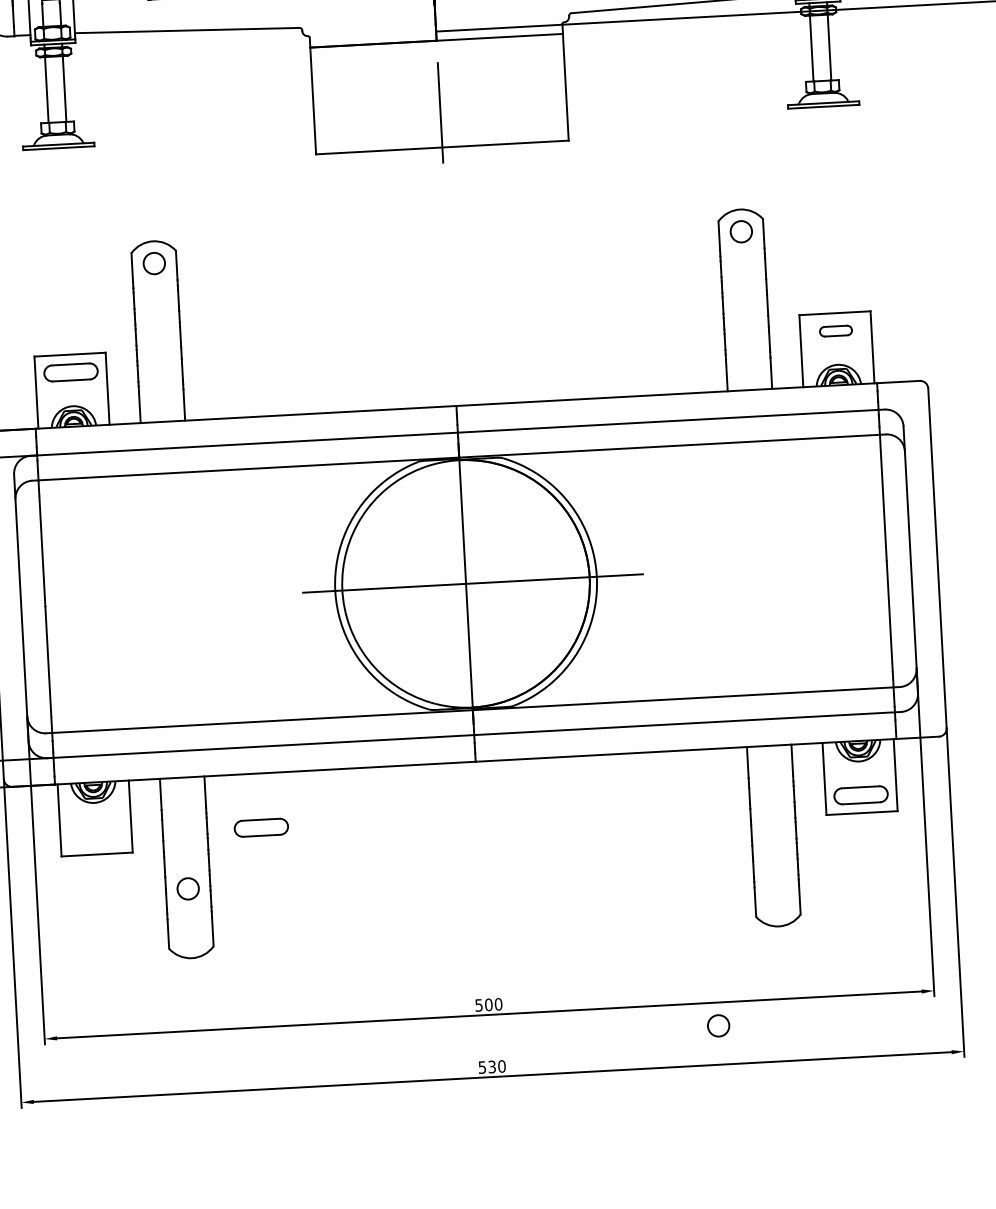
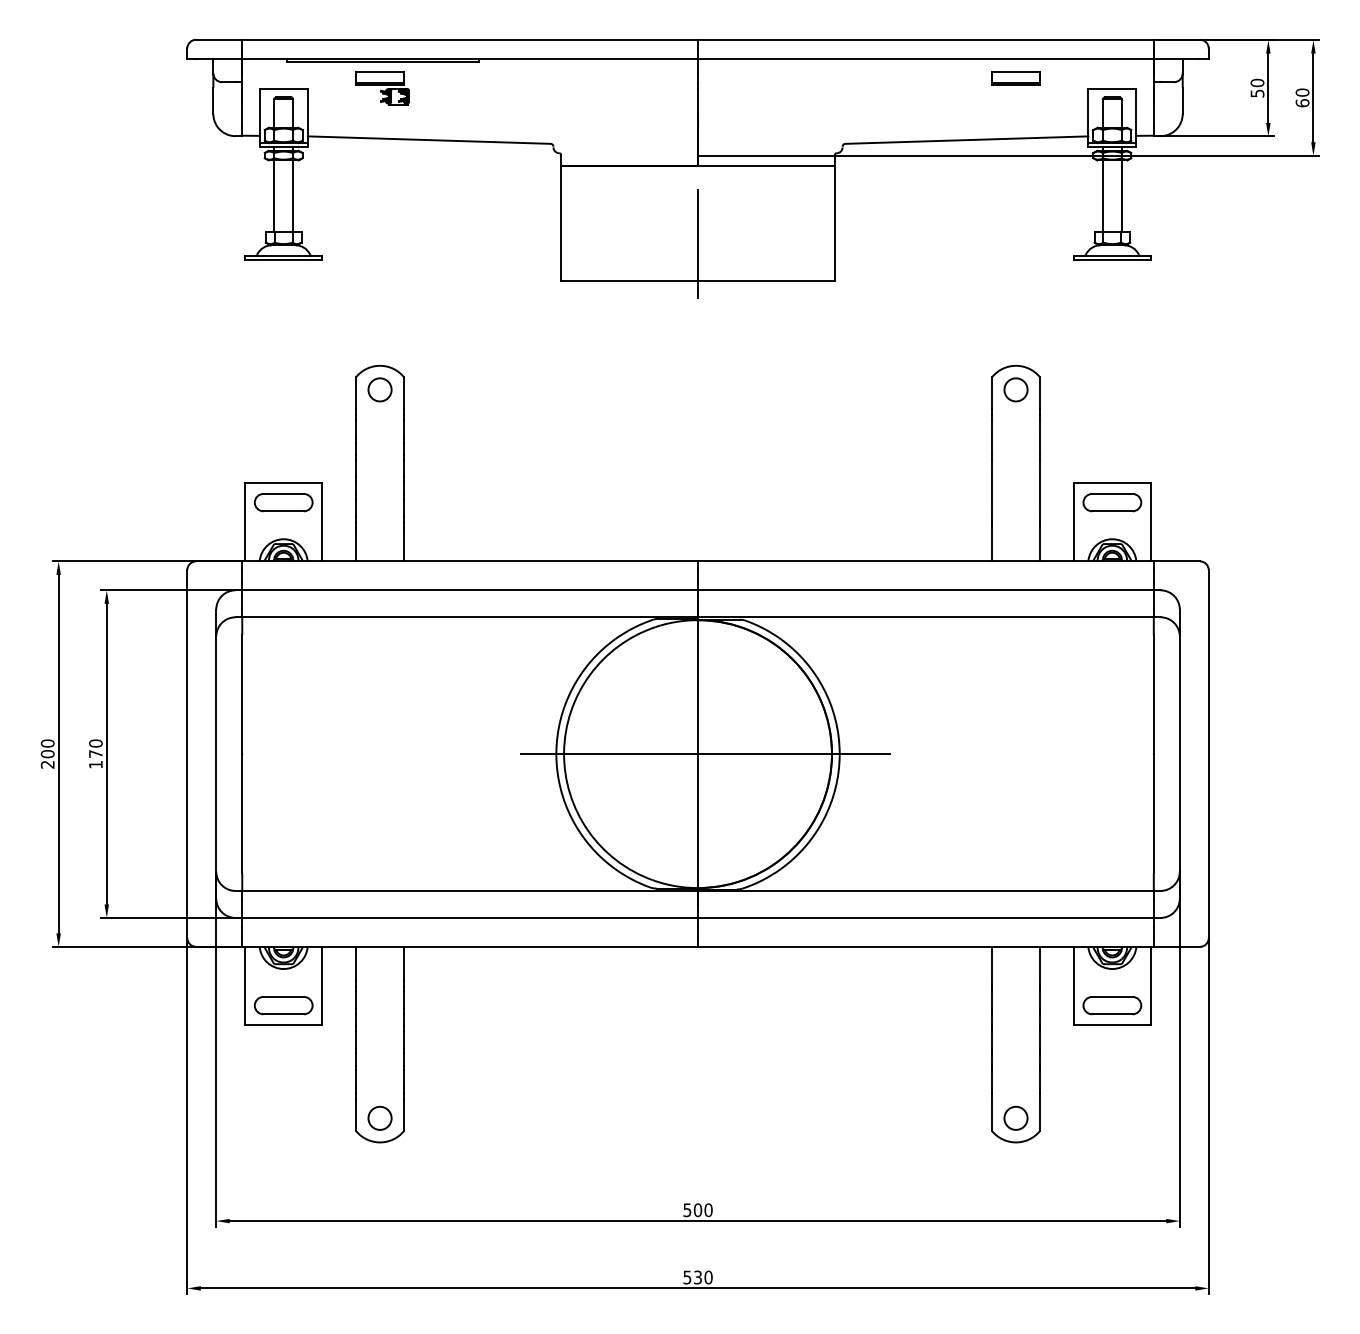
part: (836, 330) -> (1112, 502), size x1.67
part: (261, 827) -> (283, 1005), moved
circle: (187, 888) -> (379, 1117), moved
circle: (718, 1025) -> (1015, 1117), moved

